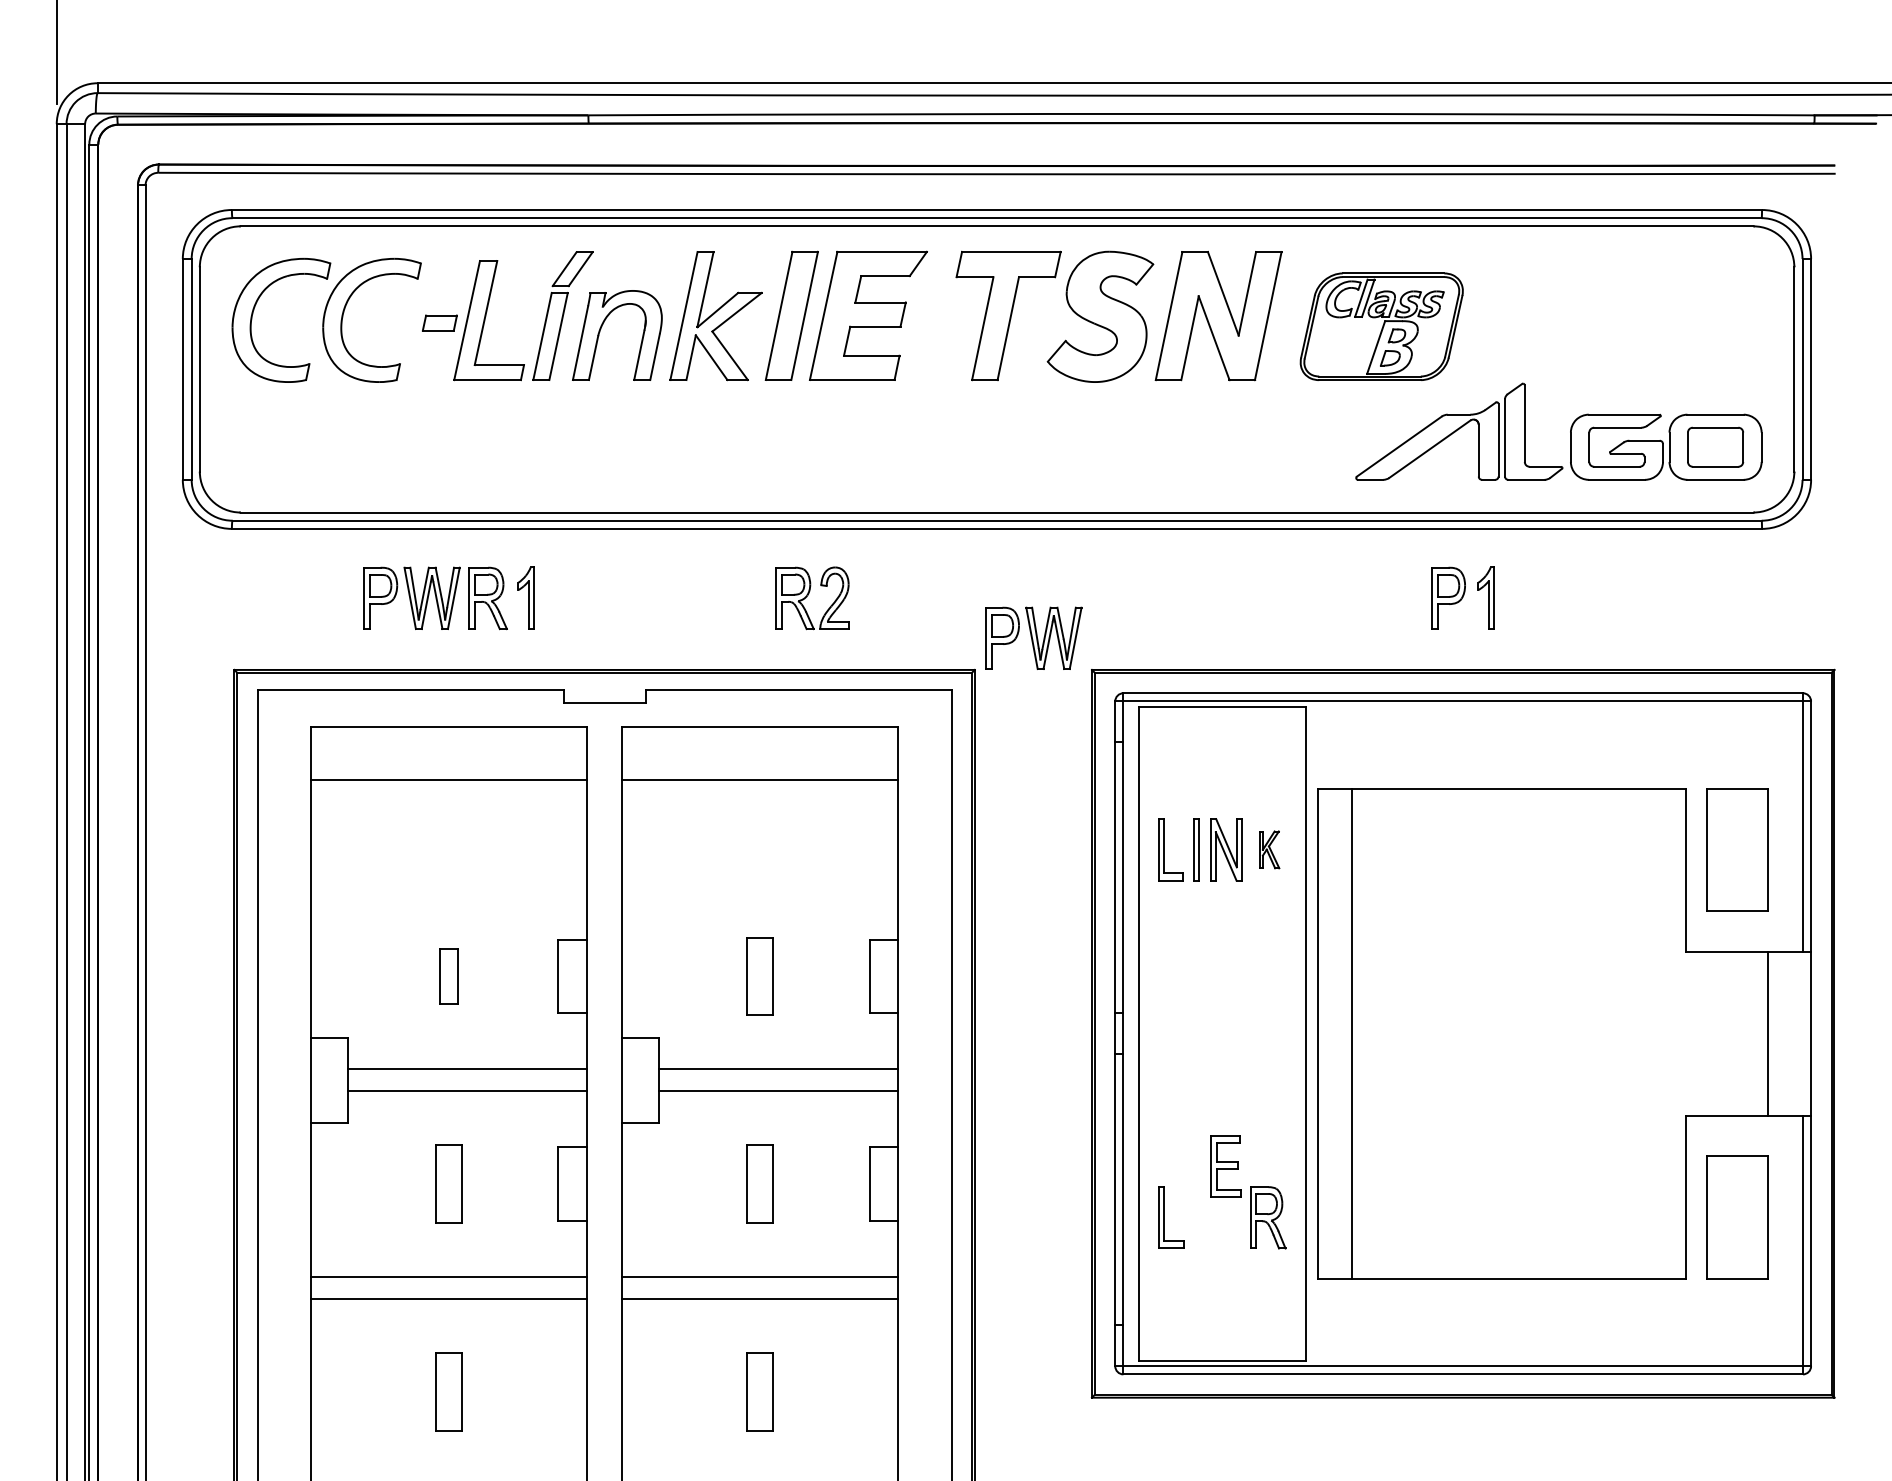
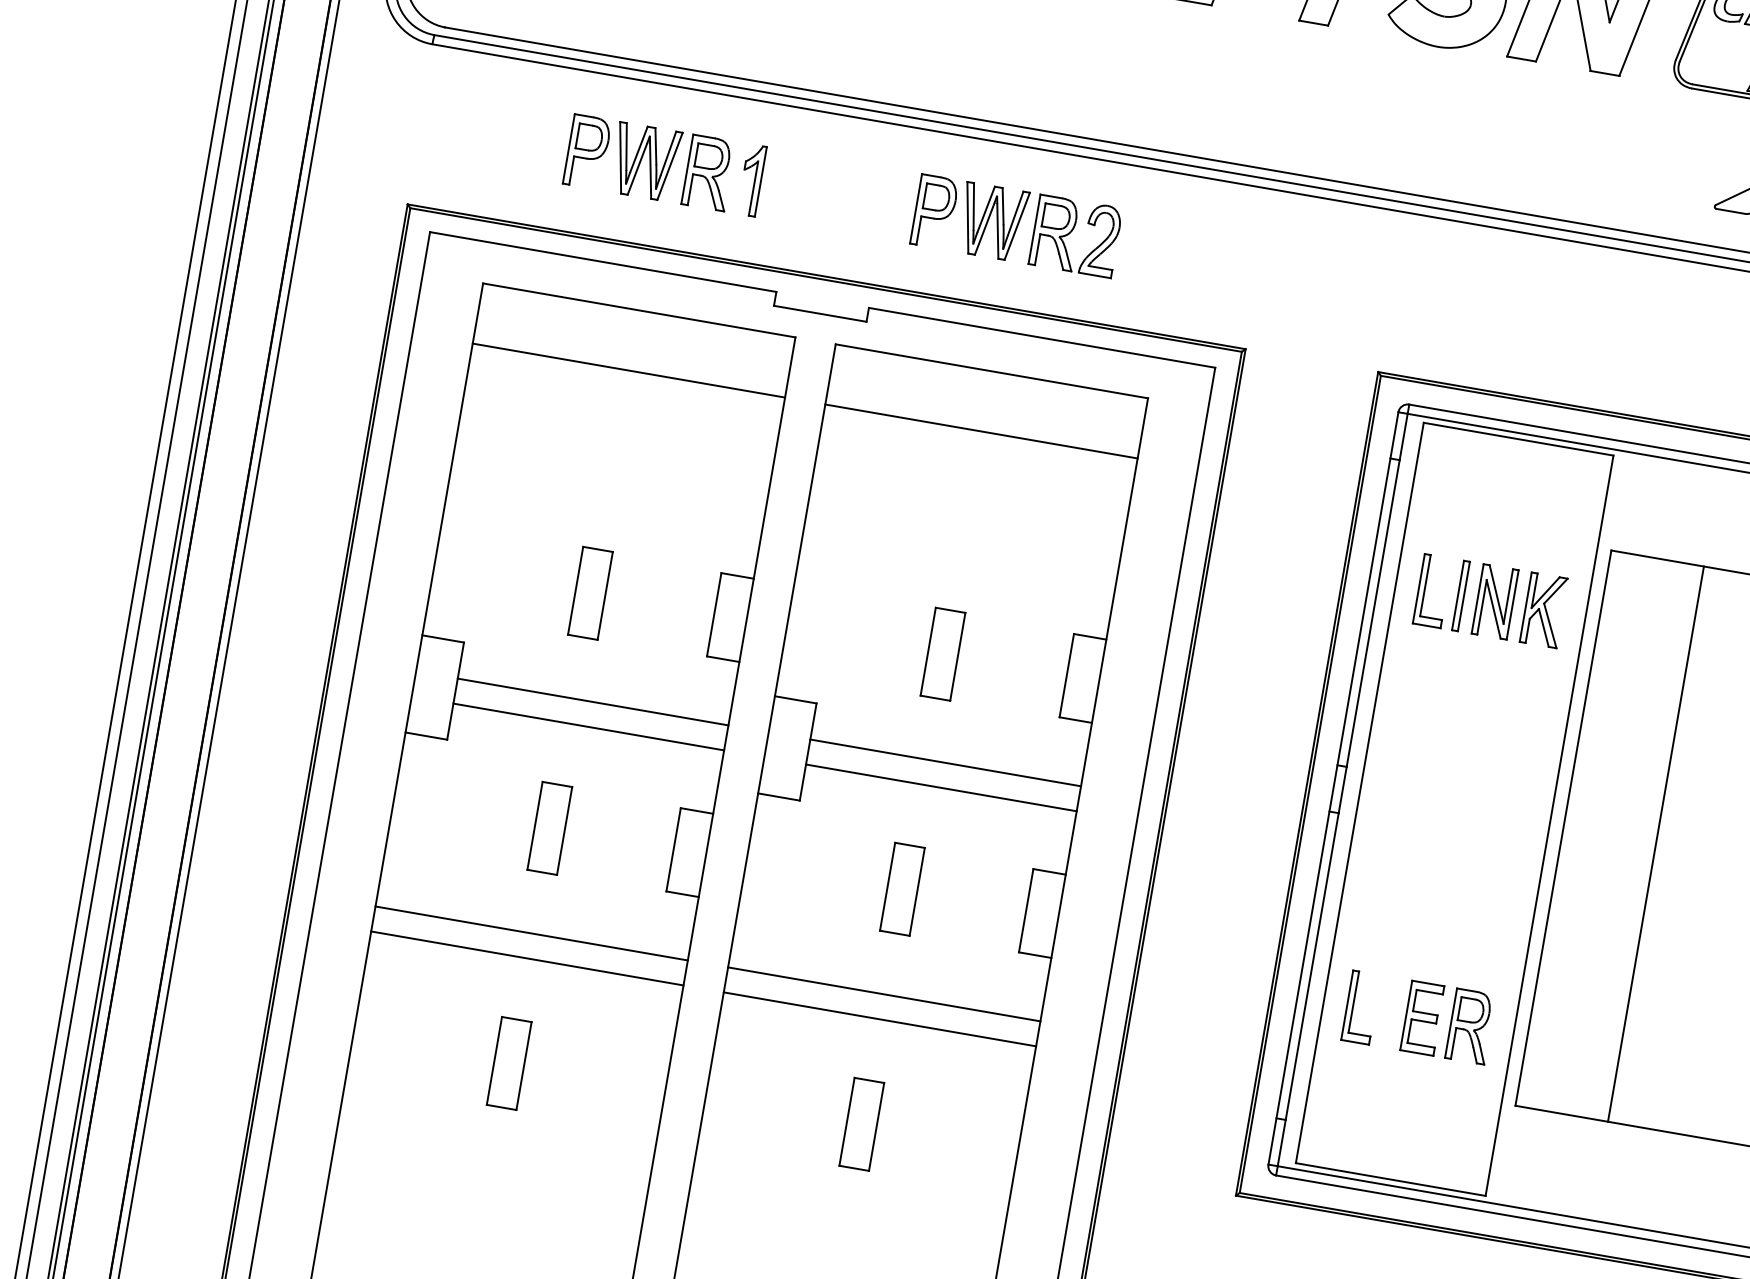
part: (1033, 637) -> (969, 217), moved
part: (1269, 849) -> (1544, 609), size x1.67
part: (448, 976) -> (590, 593), size x1.43
line: (1352, 1033) -> (1656, 843), moved
part: (1225, 1166) -> (1422, 1017), moved

